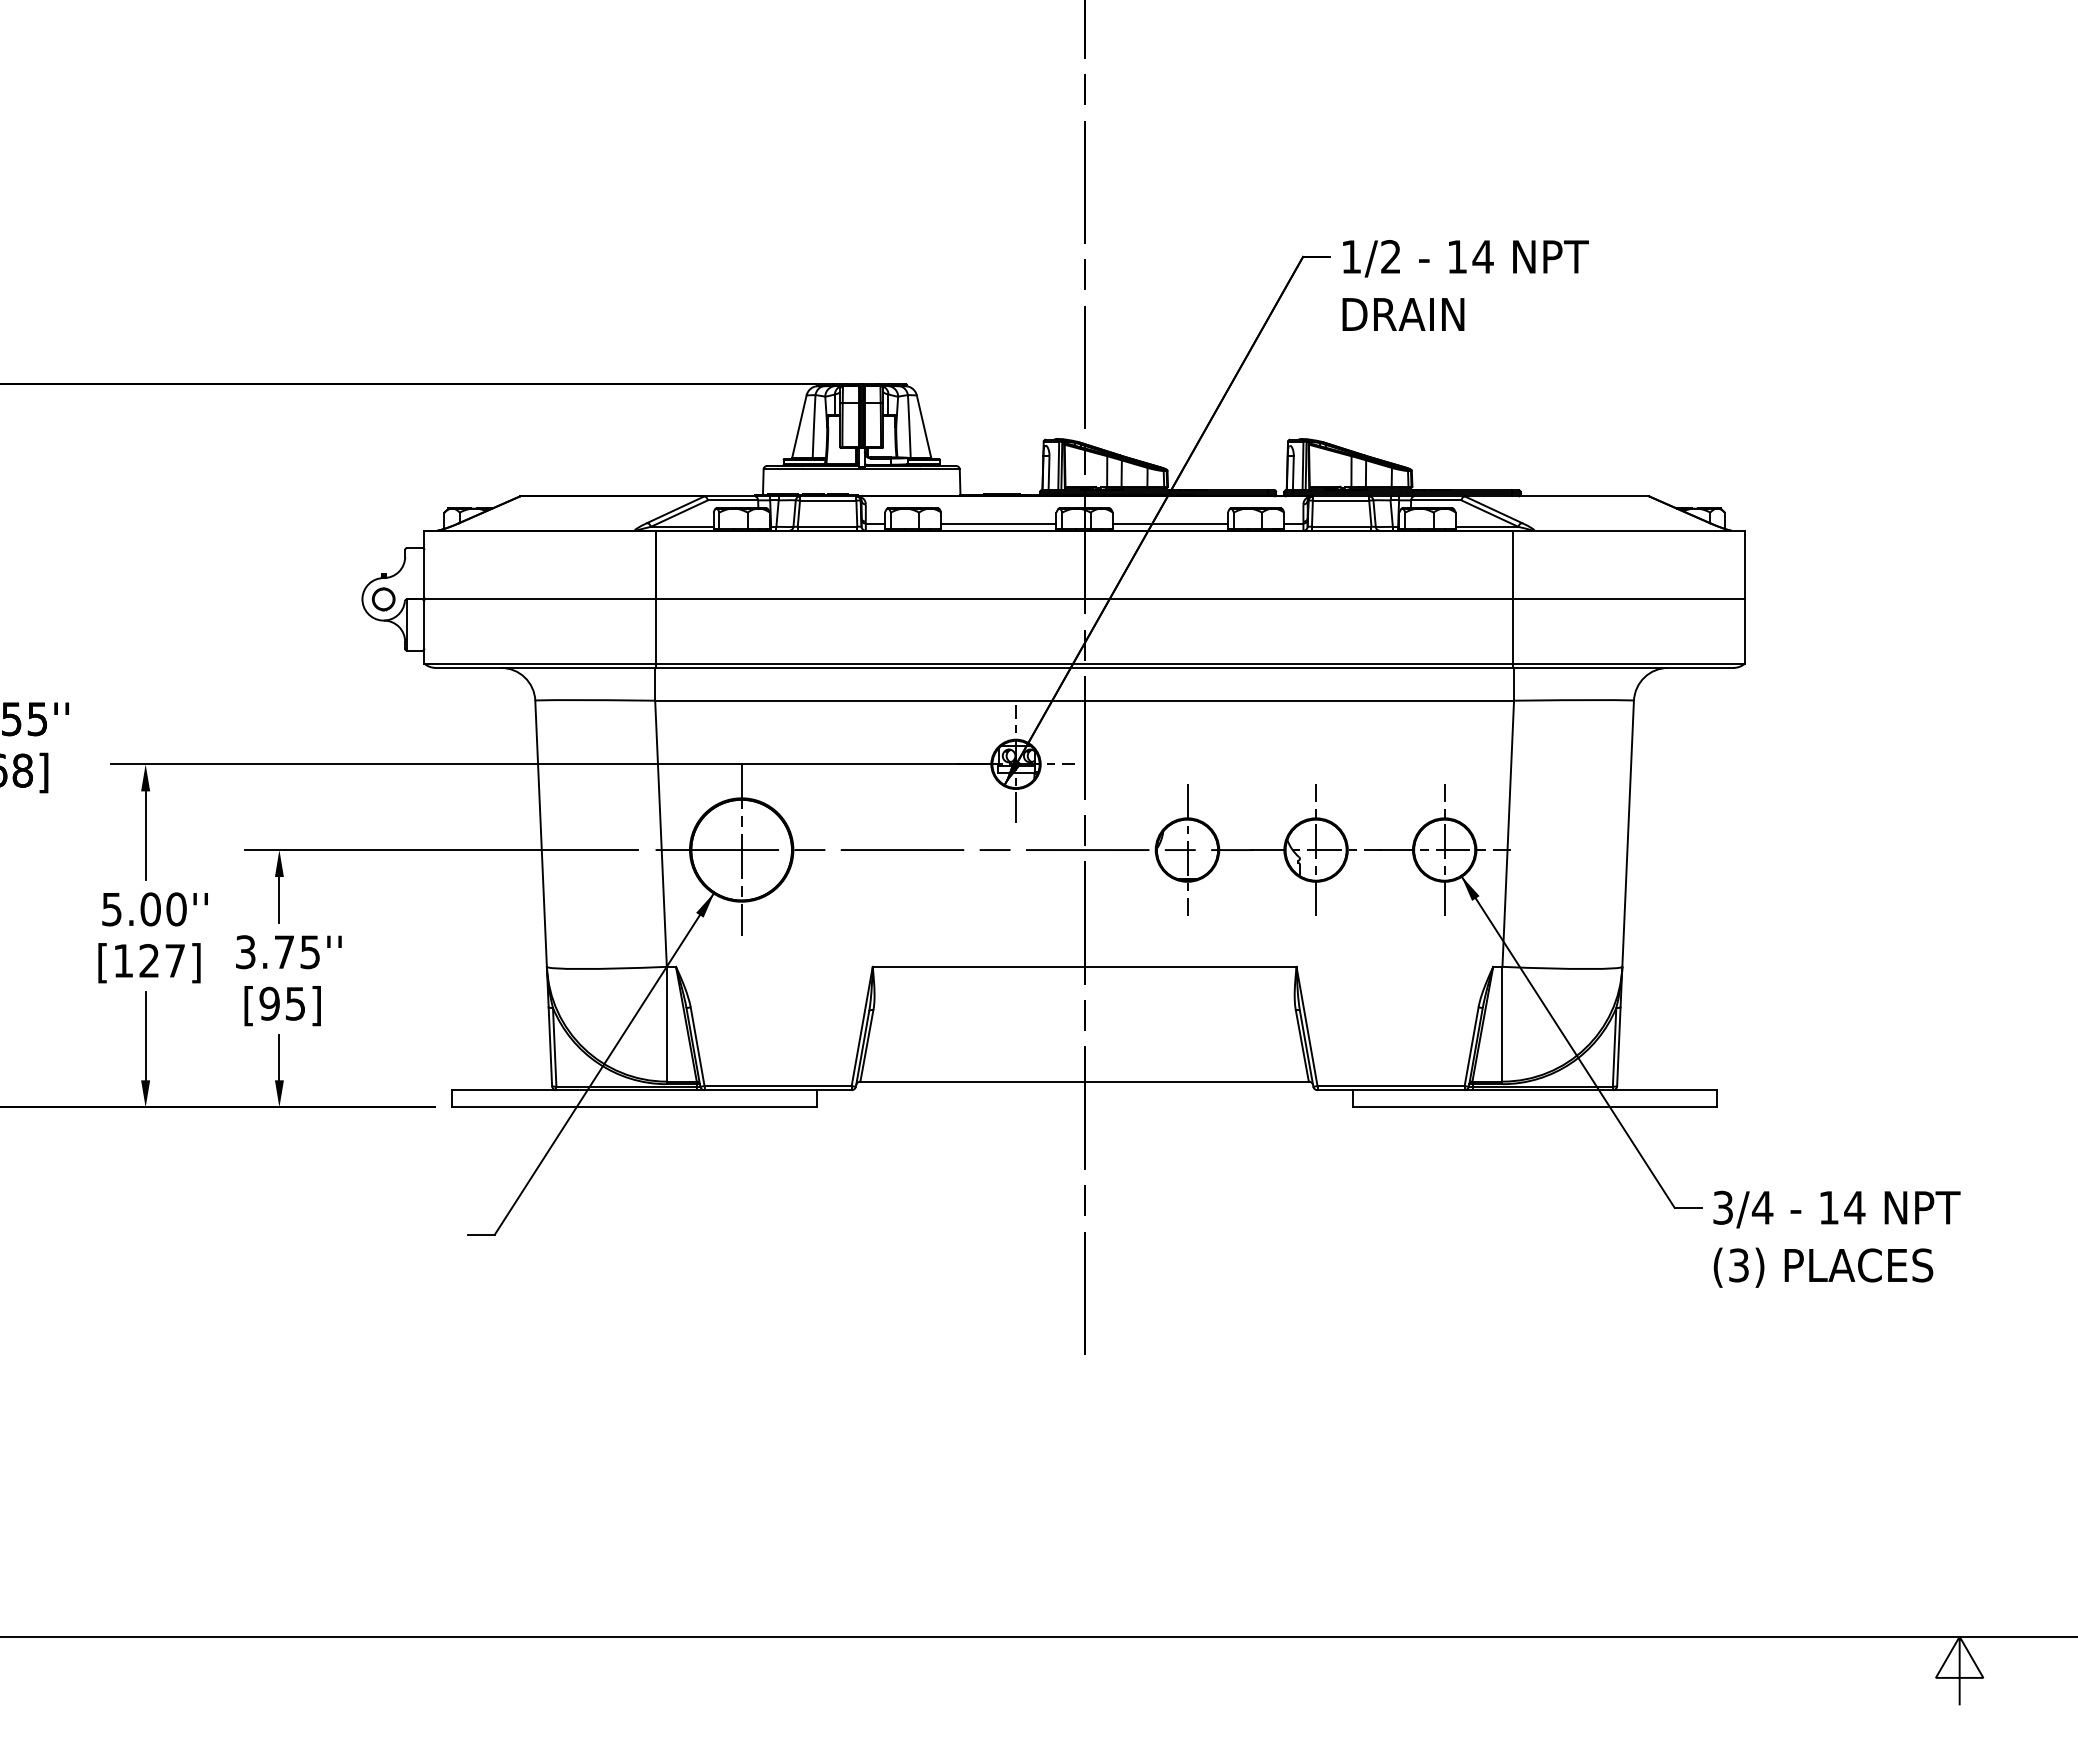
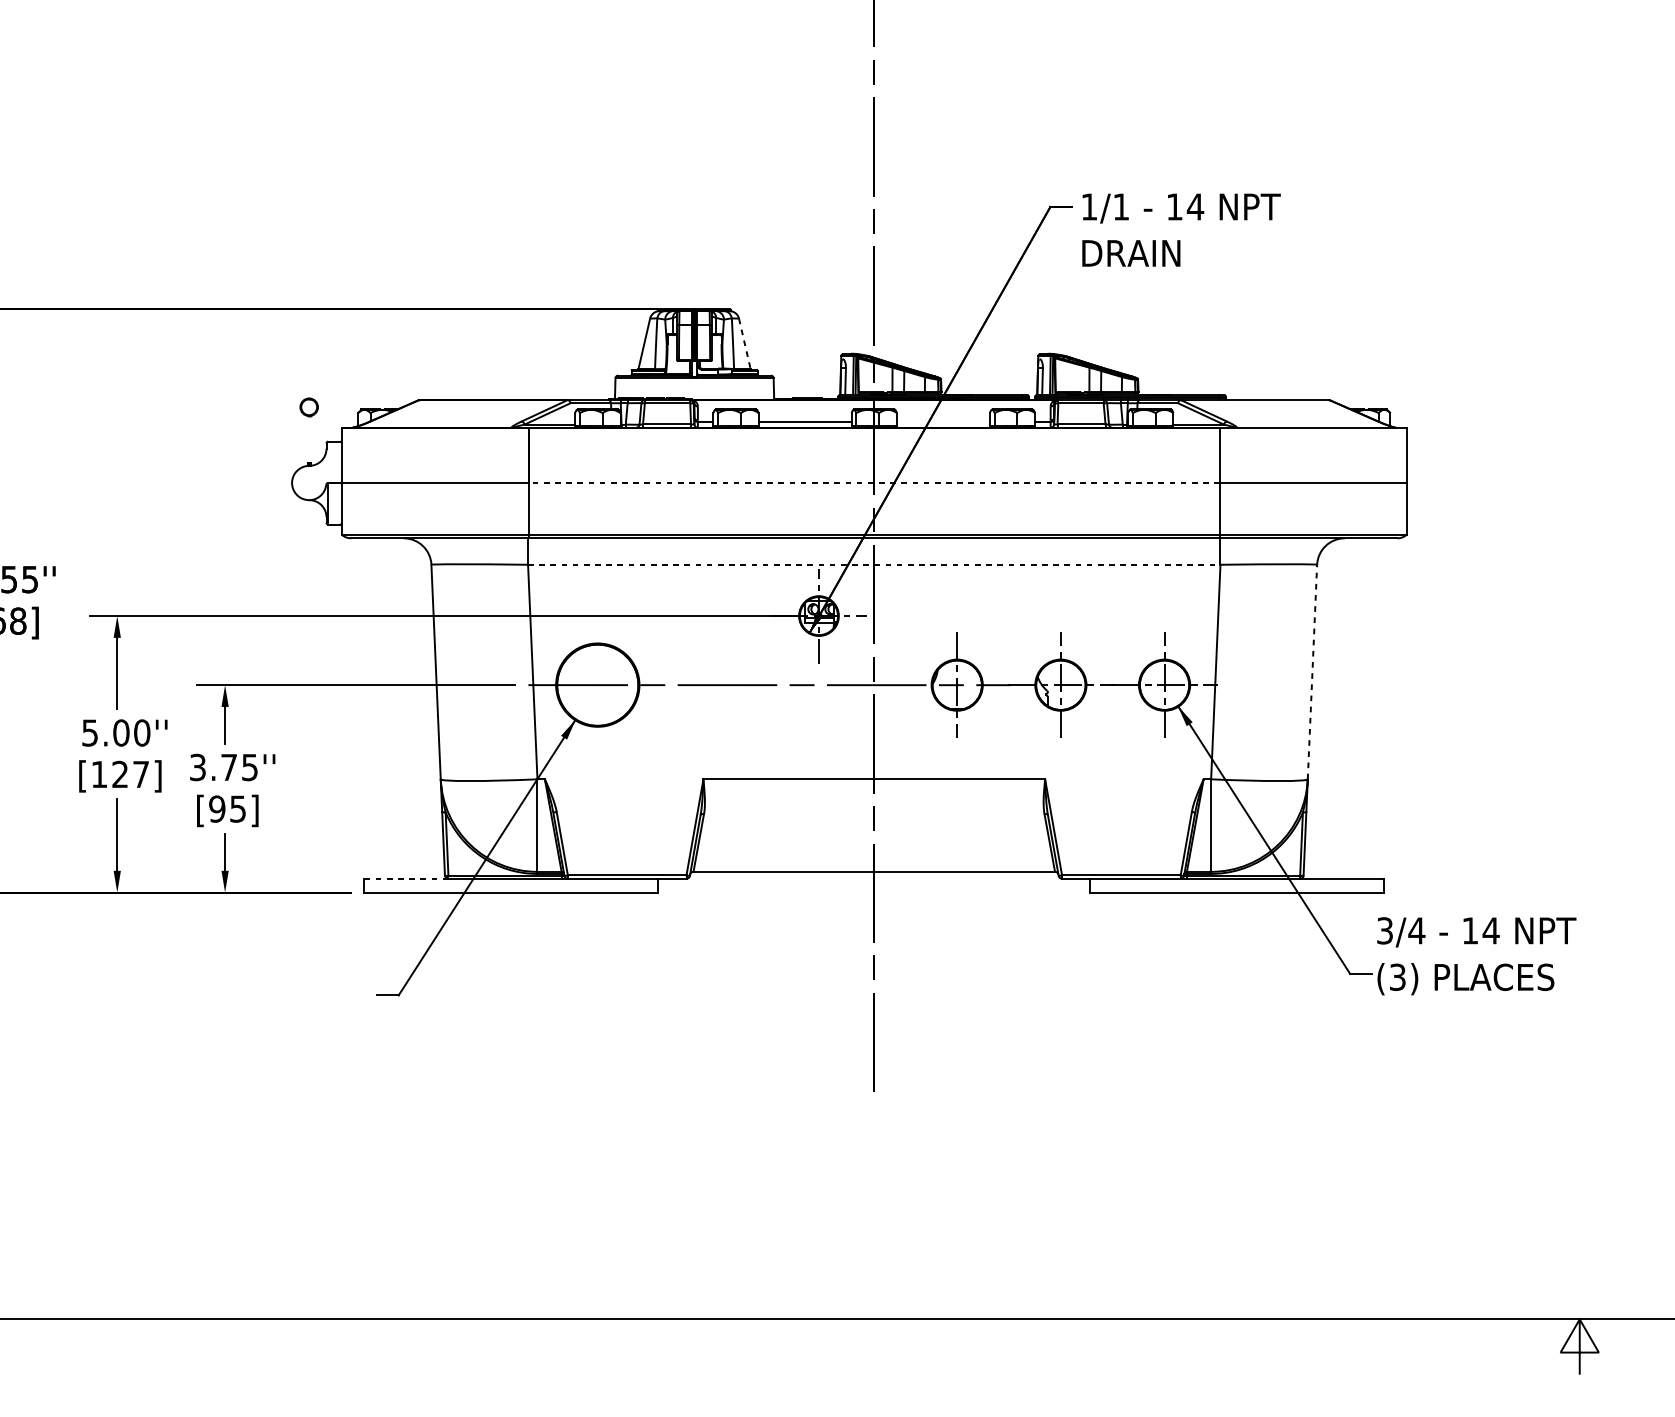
text: (1390, 256) -> (1120, 206), 1/2 -> 1/1
line: (924, 427) -> (745, 344), solid -> dashed
line: (1169, 523) -> (942, 421), removed
part: (383, 599) -> (309, 407), moved
line: (1084, 599) -> (874, 483), solid -> dashed
line: (1085, 700) -> (874, 564), solid -> dashed
line: (1628, 833) -> (1312, 671), solid -> dashed
line: (741, 850) -> (597, 685), removed
line: (503, 1090) -> (405, 879), solid -> dashed
text: (1836, 1238) -> (1476, 955), moved

